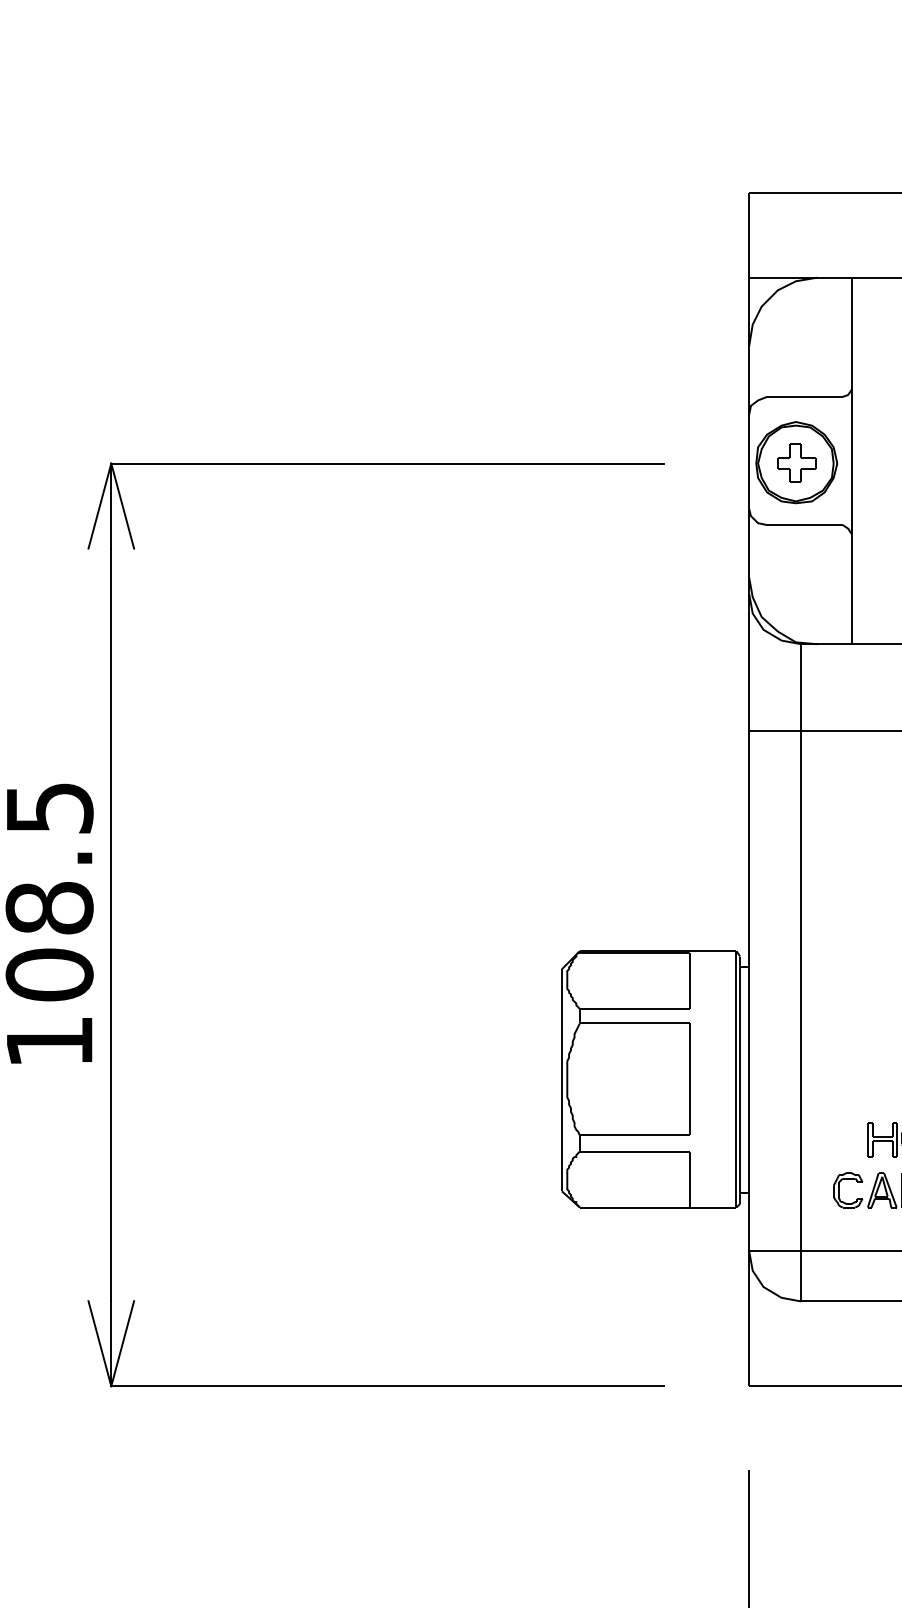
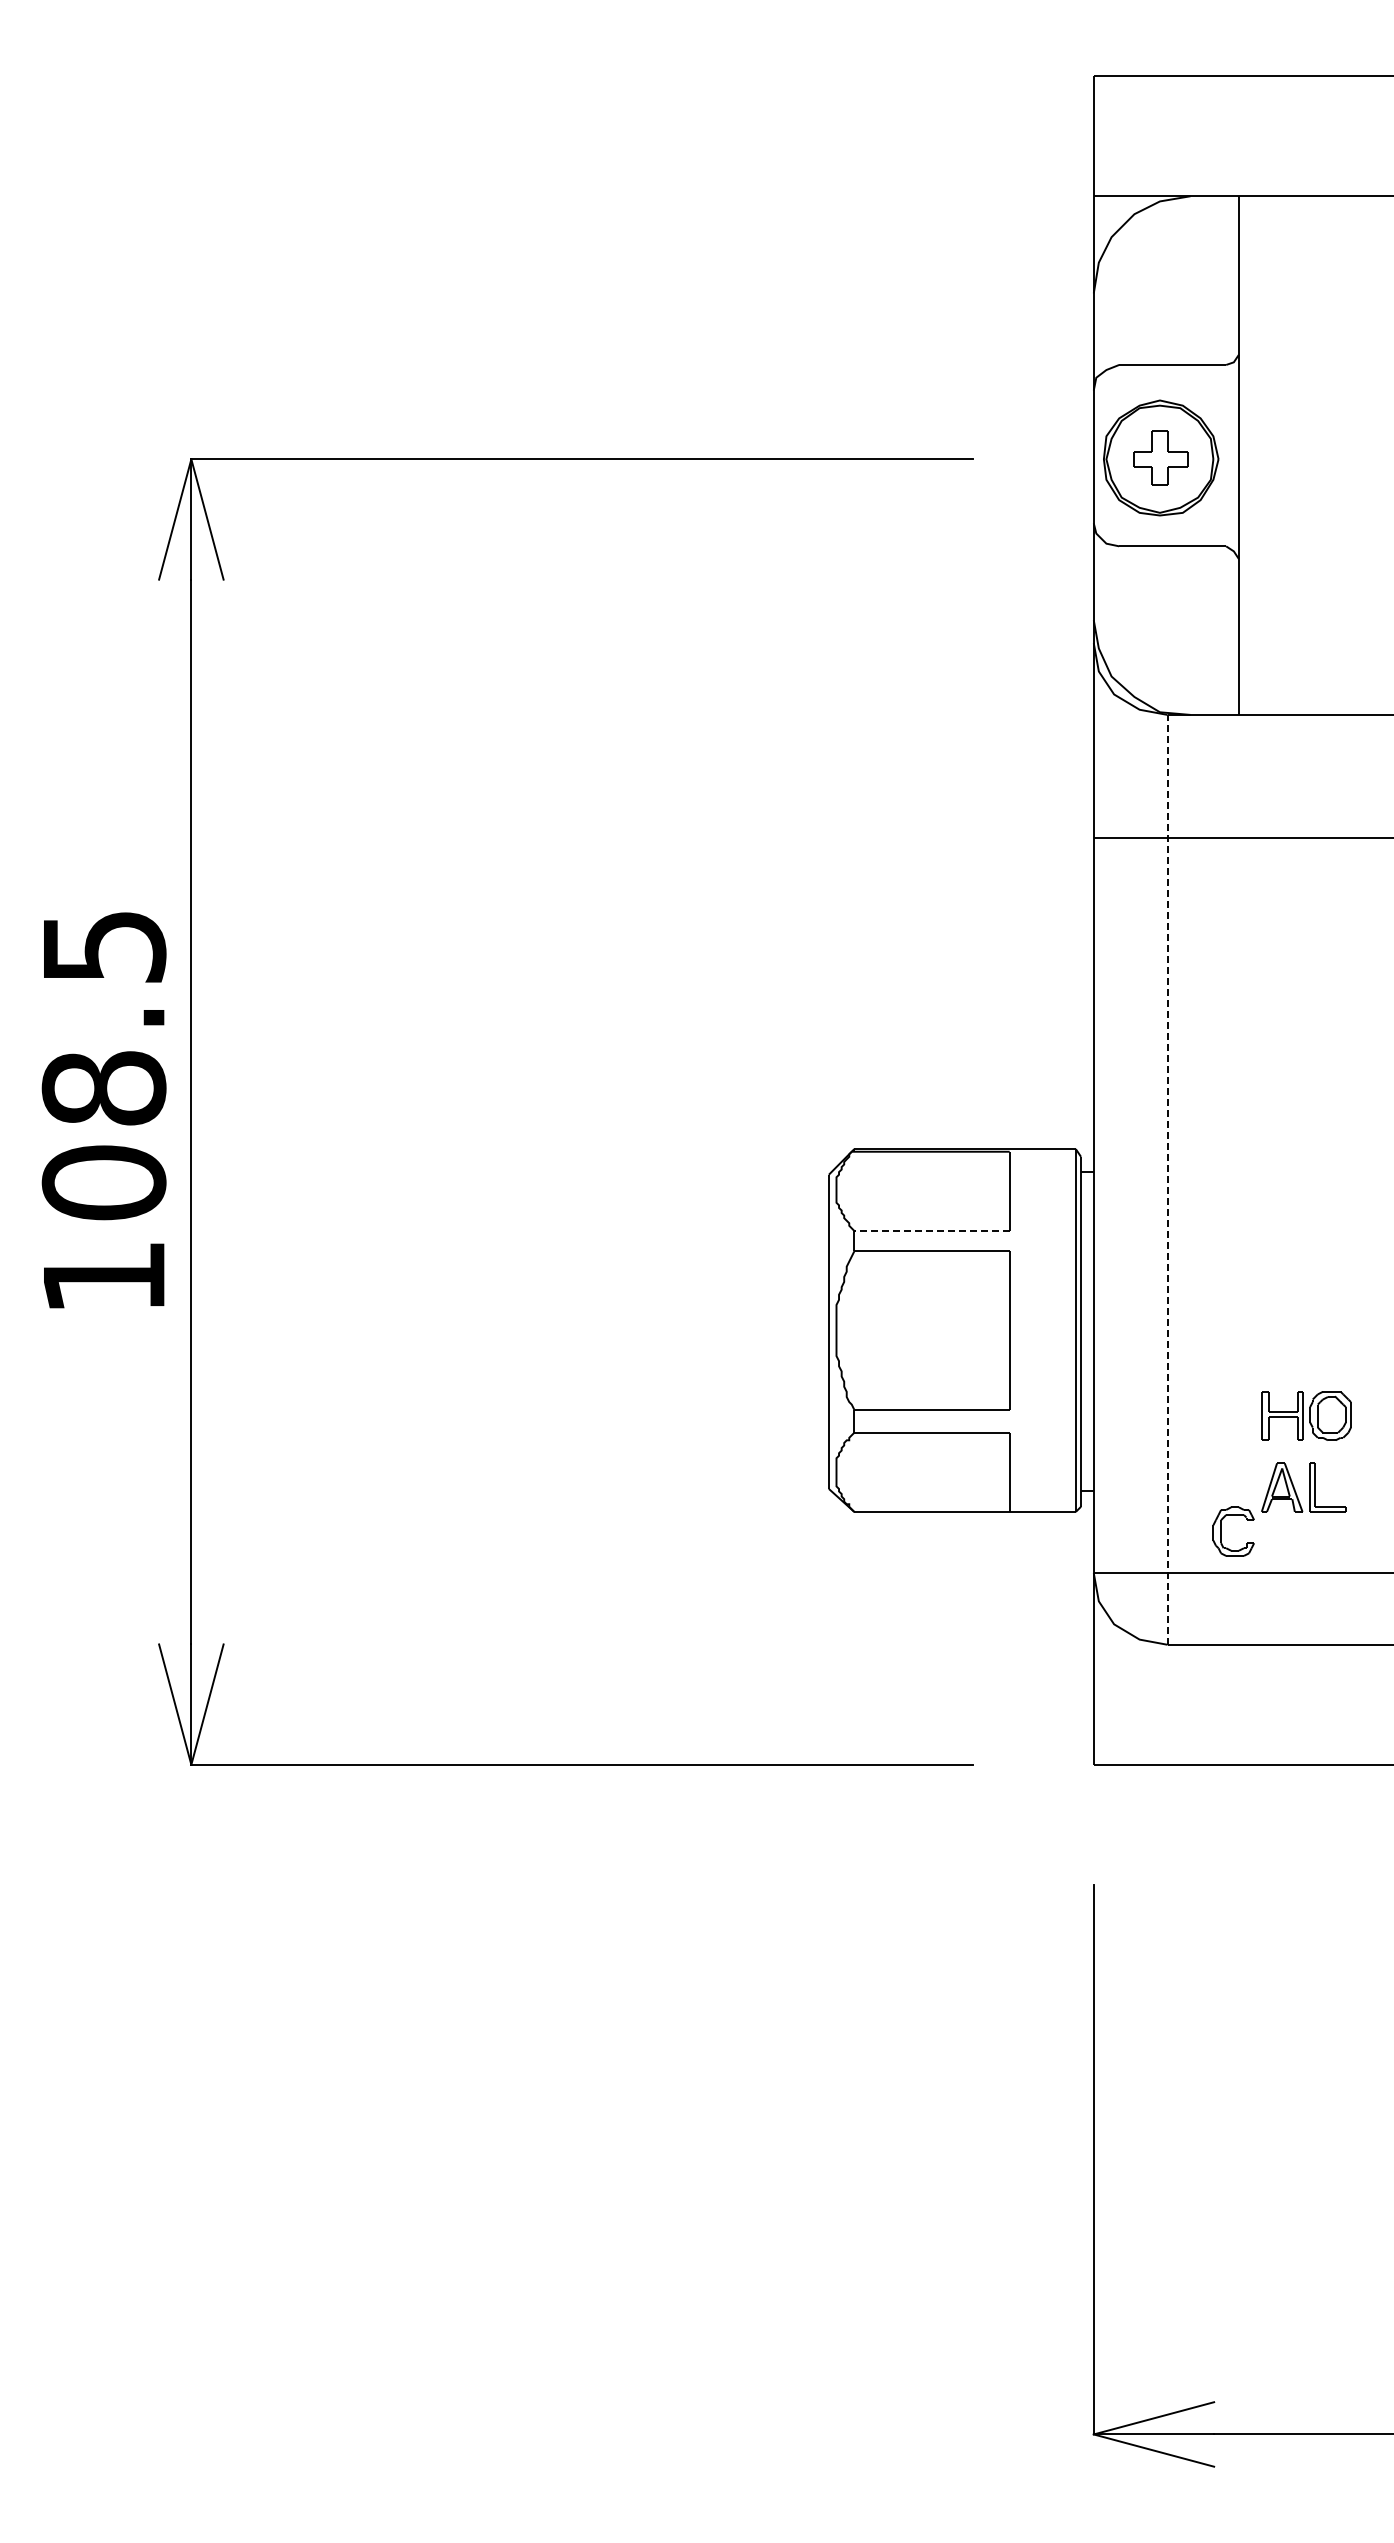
line: (801, 972) -> (1167, 1179), solid -> dashed
line: (634, 1008) -> (931, 1230), solid -> dashed
part: (839, 1190) -> (1221, 1531), moved

